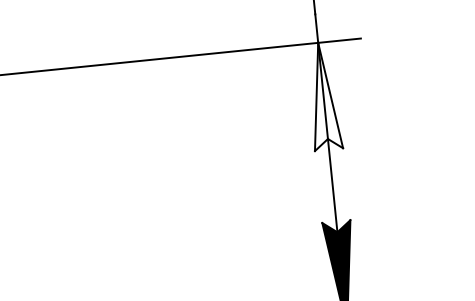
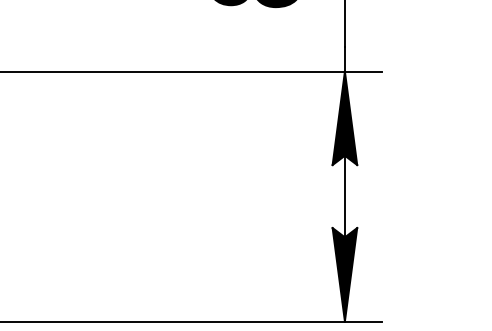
fill: (323, 96) -> (344, 118), added

